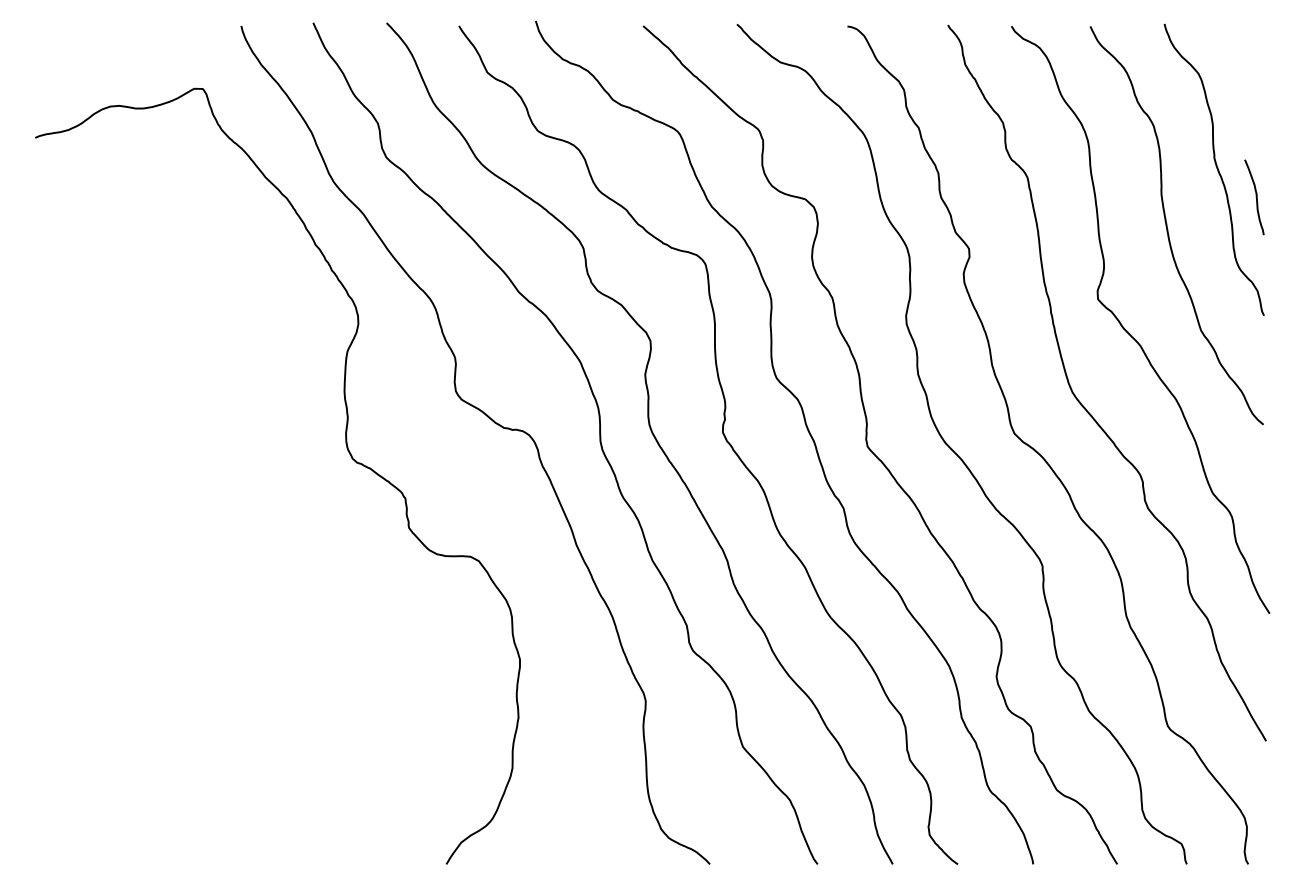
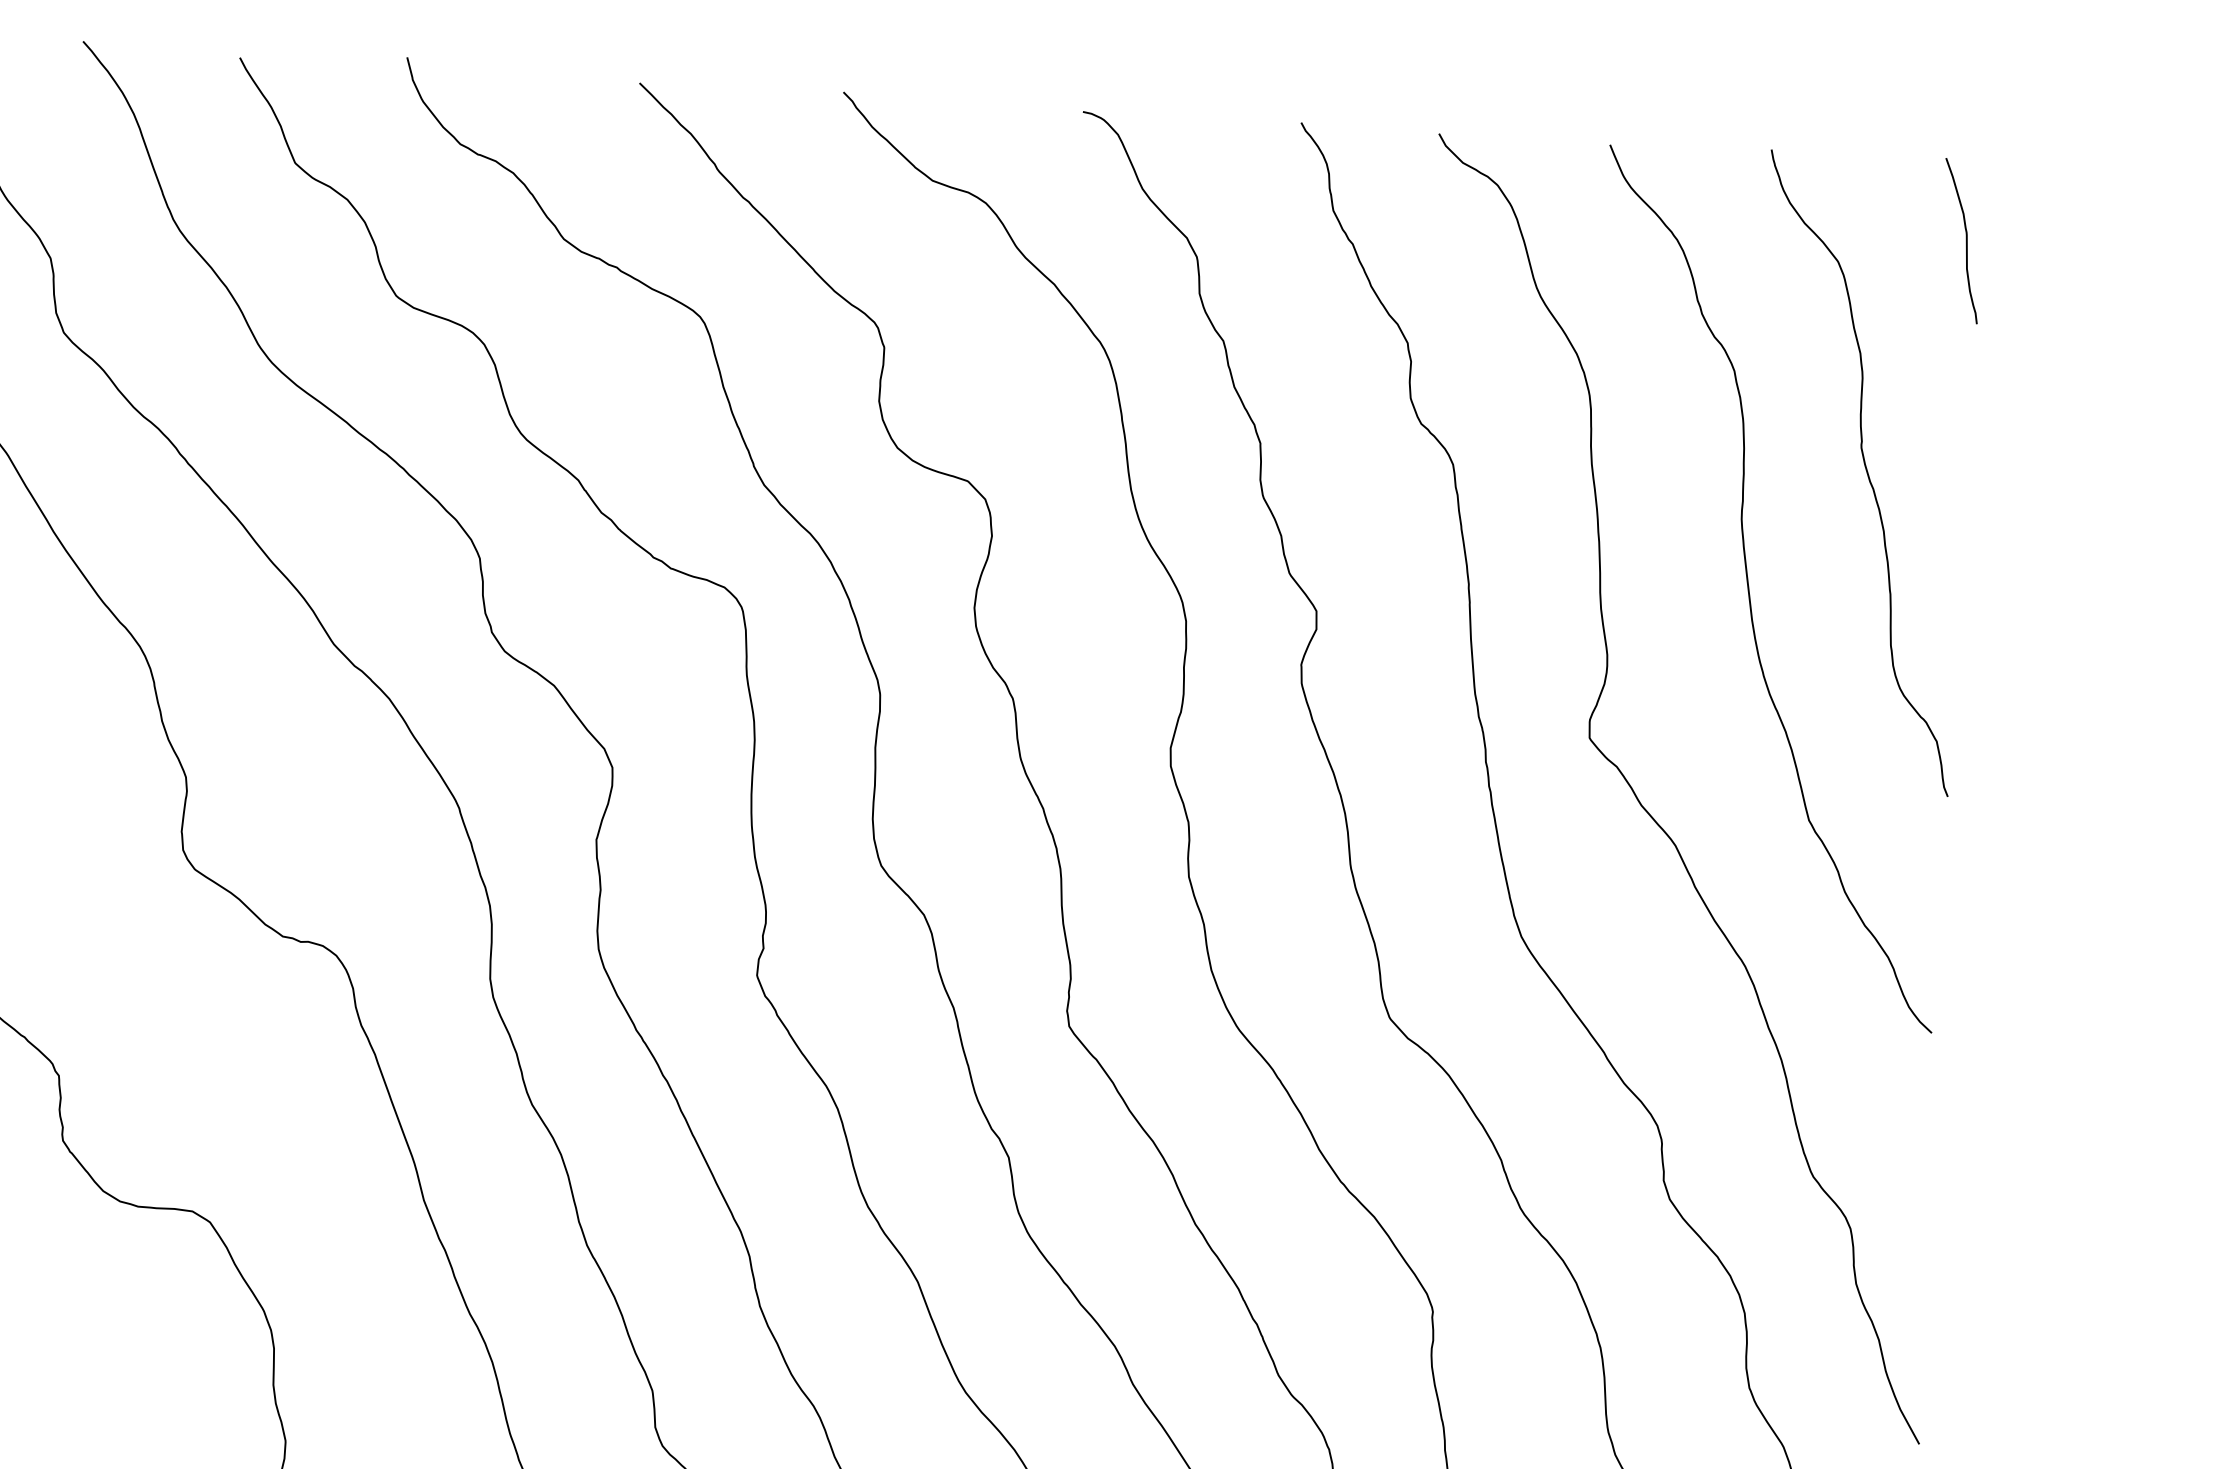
curve: (1255, 197) -> (1963, 241), moved

